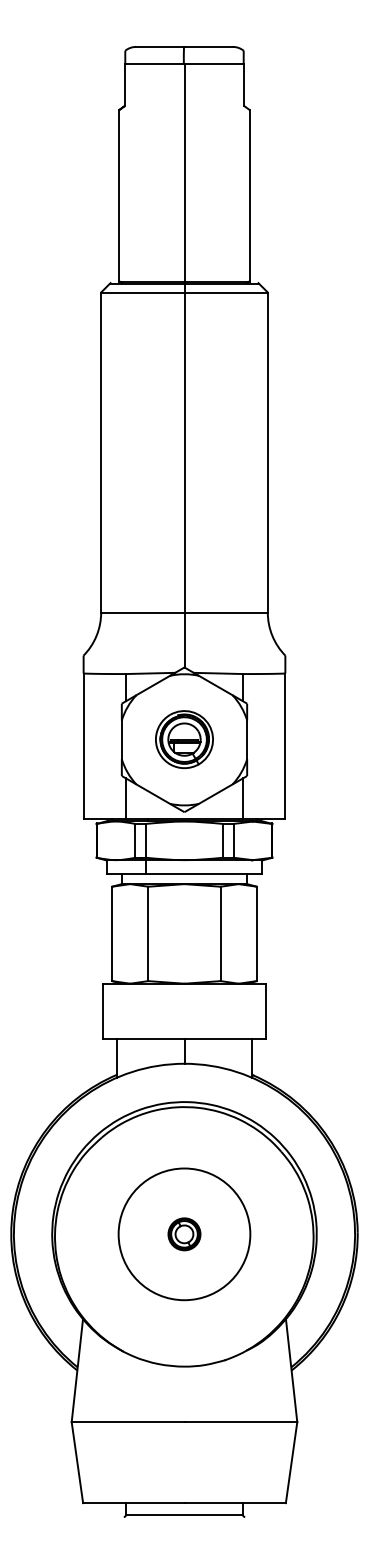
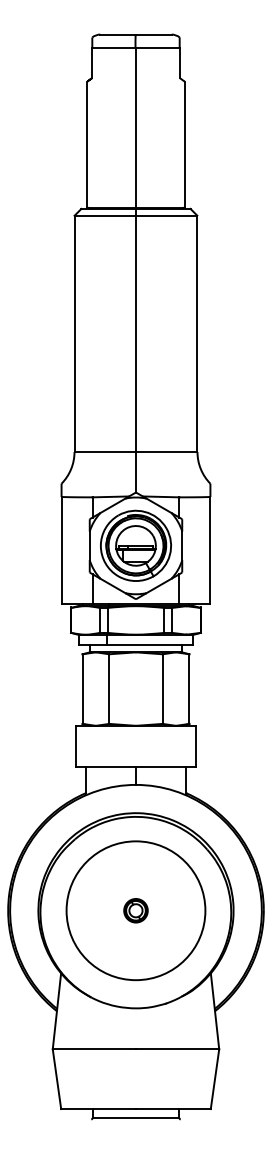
part: (183, 739) -> (135, 545), size x1.67
circle: (183, 1233) -> (135, 910), size x1.43

